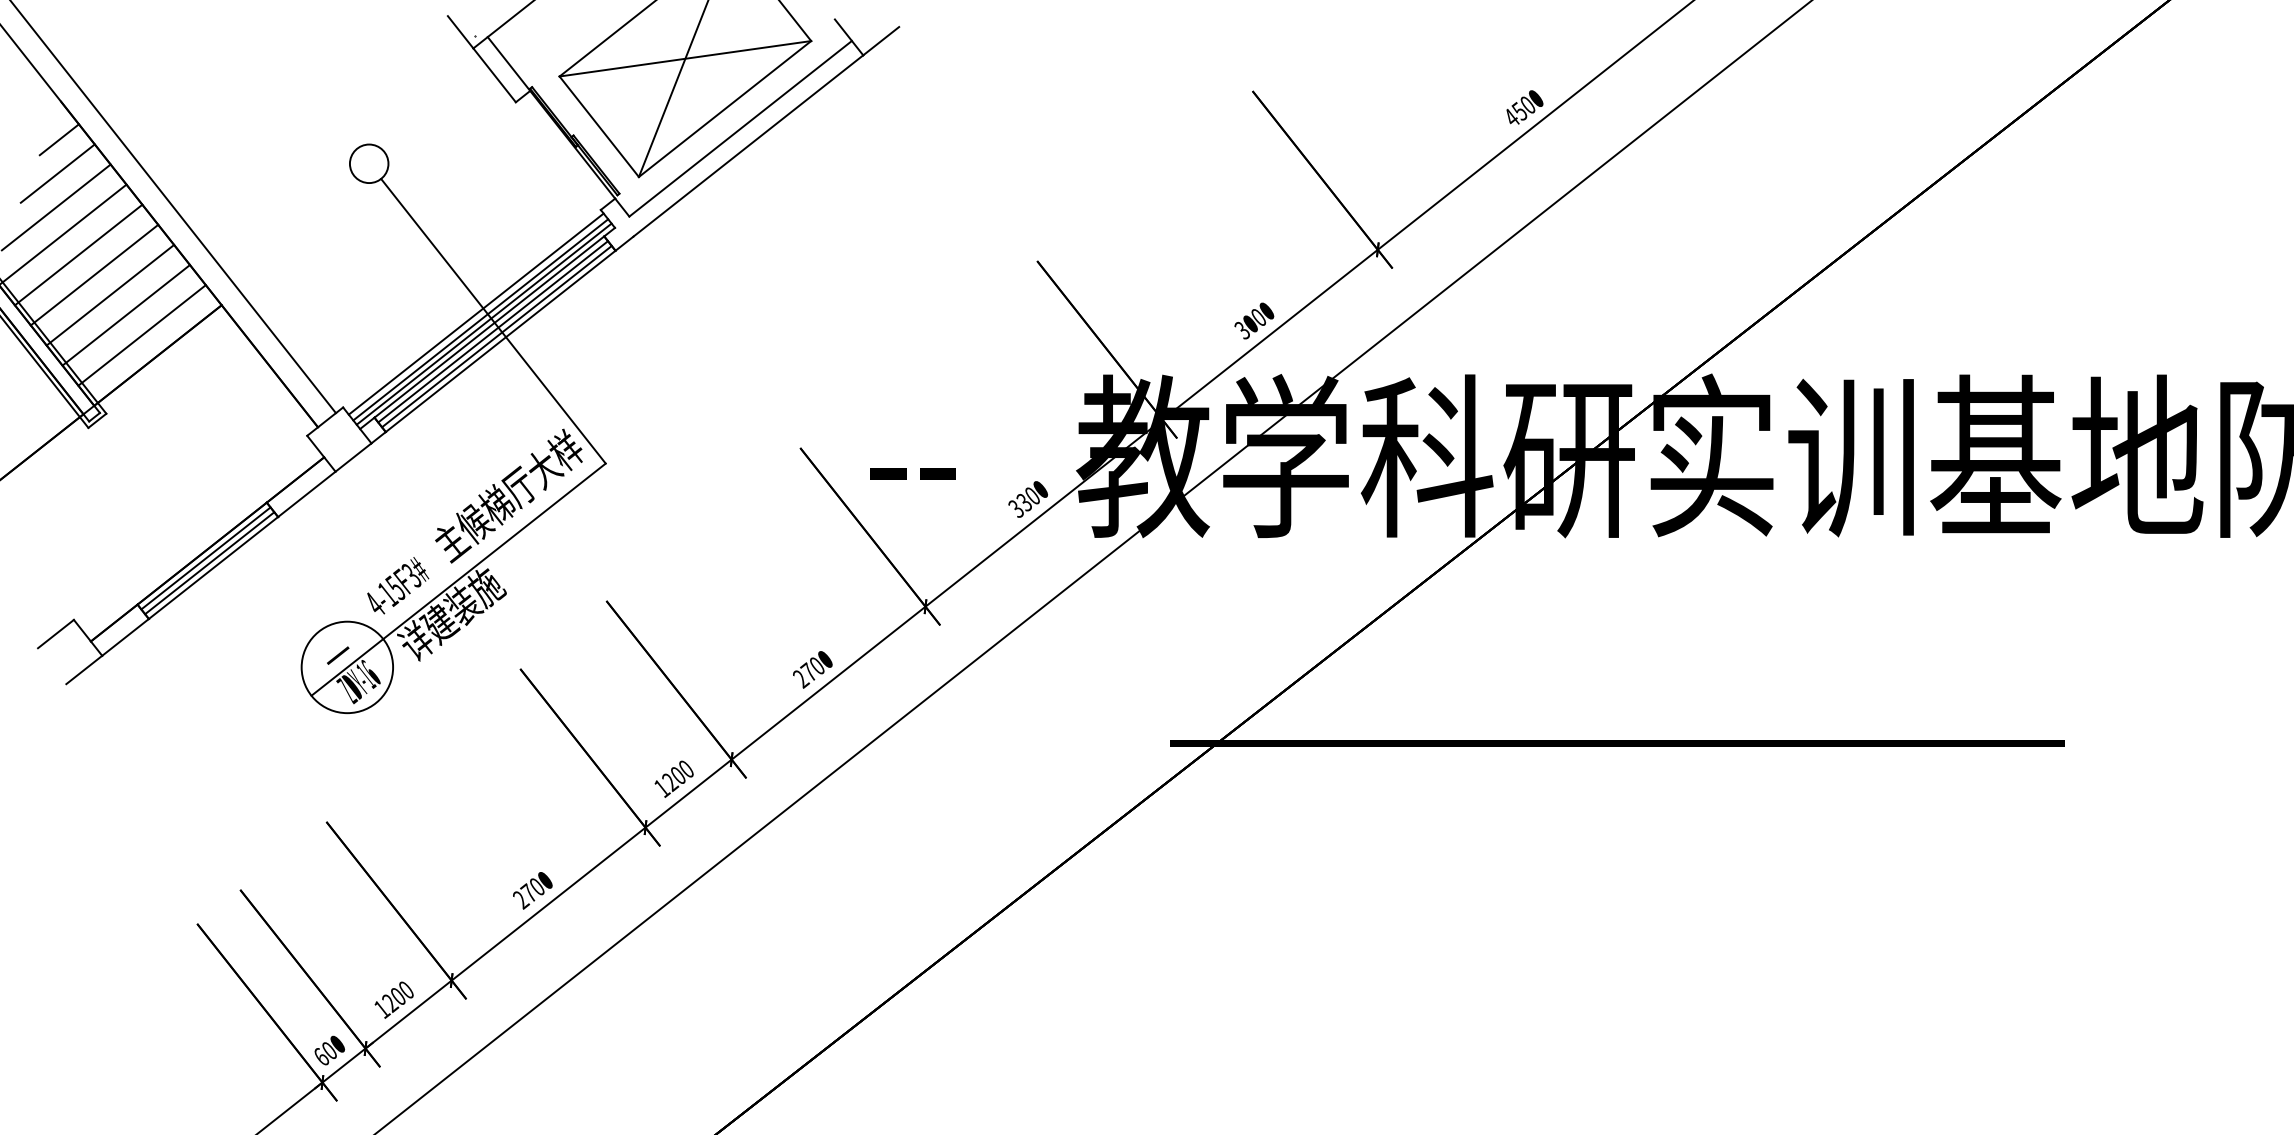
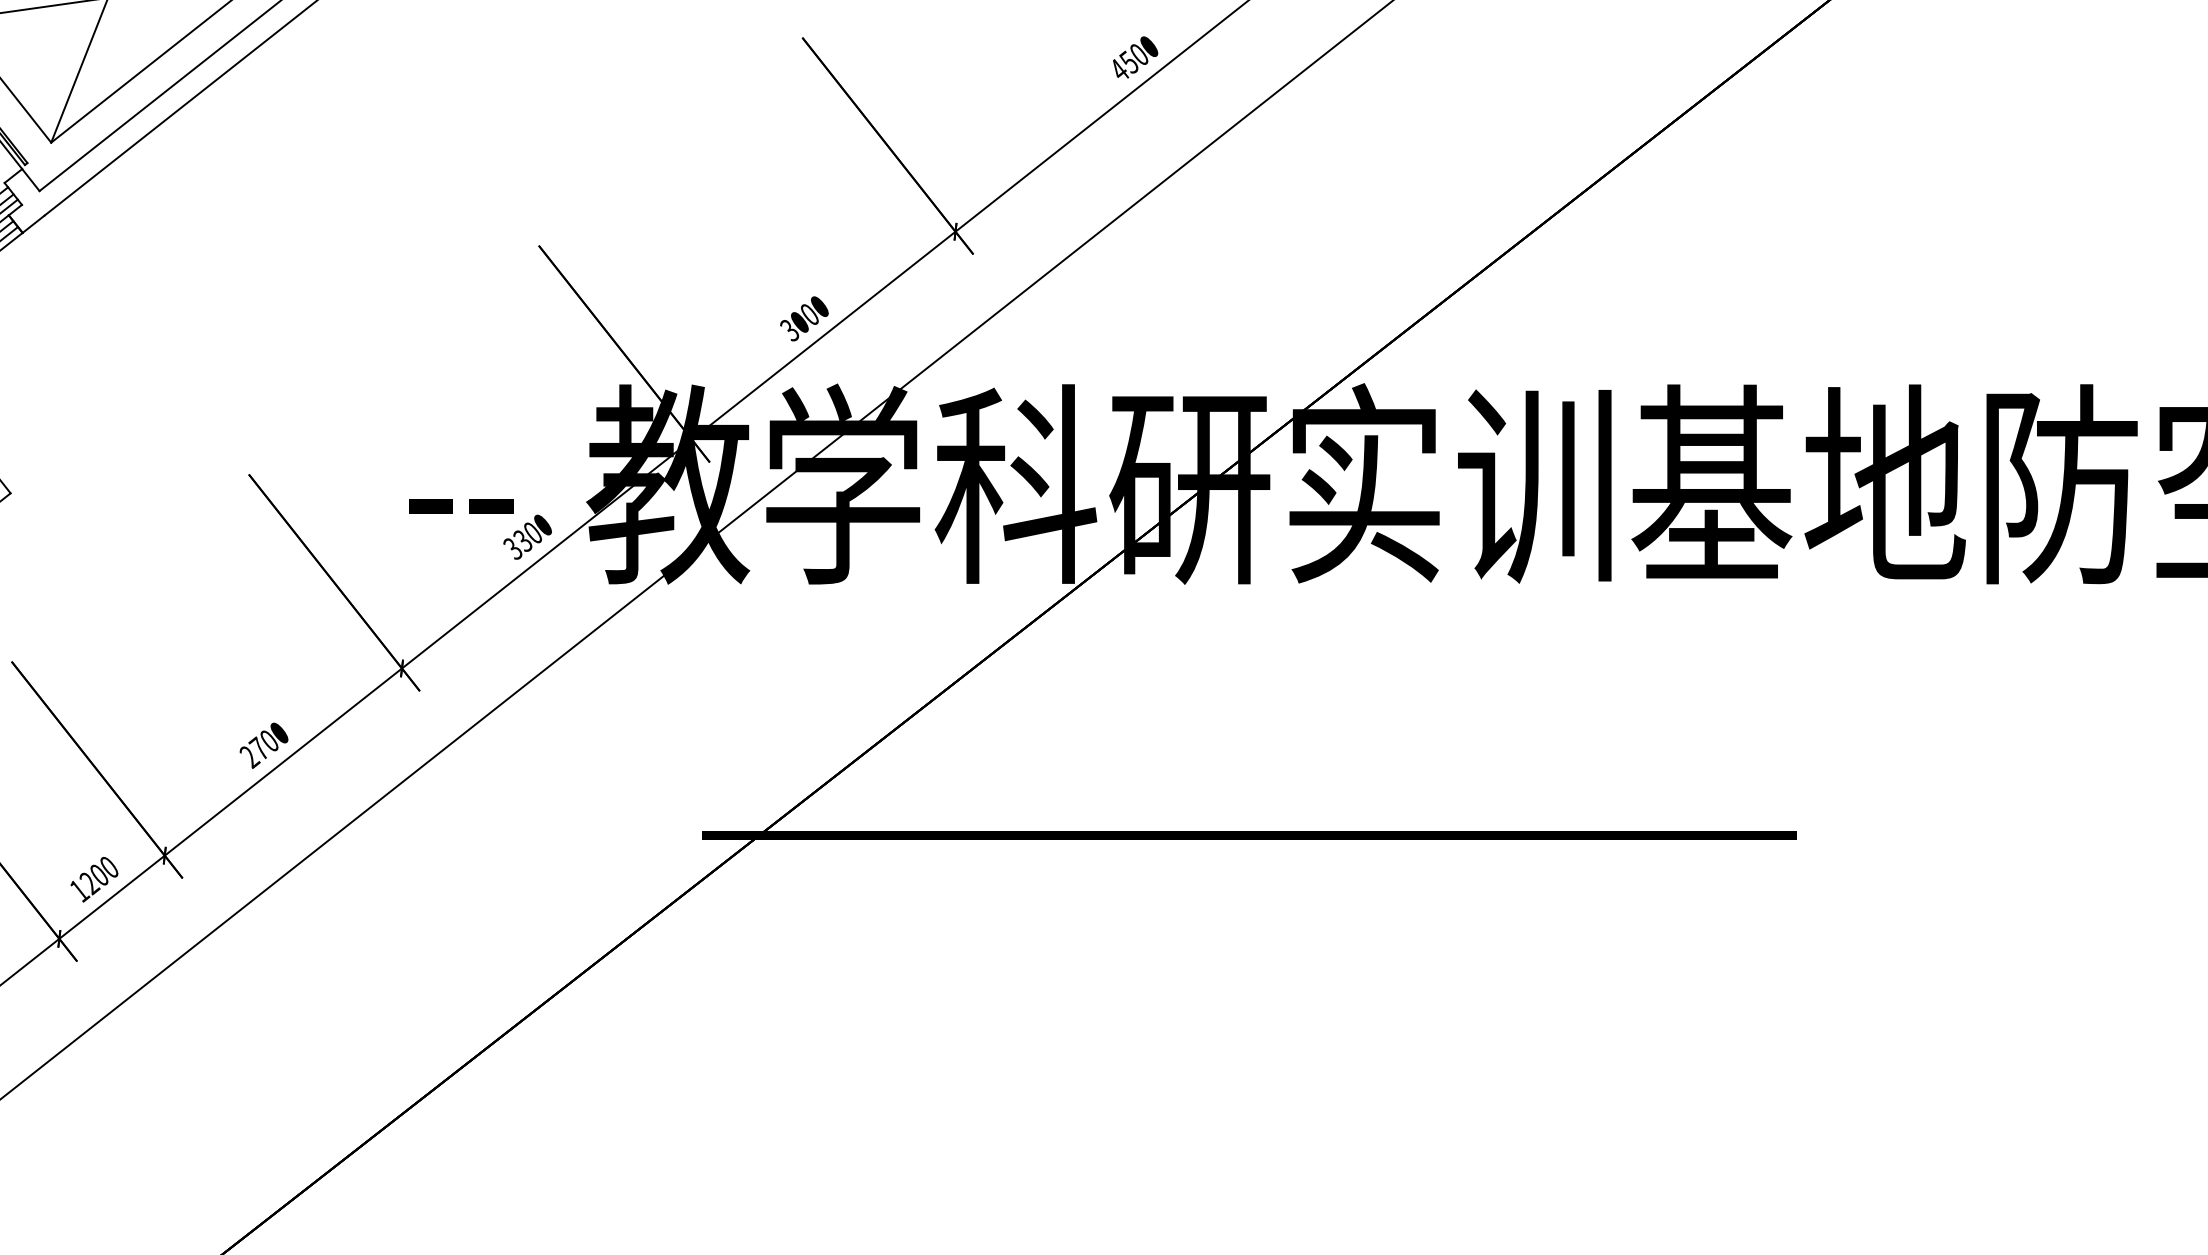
text: (912, 473) -> (460, 505), moved

